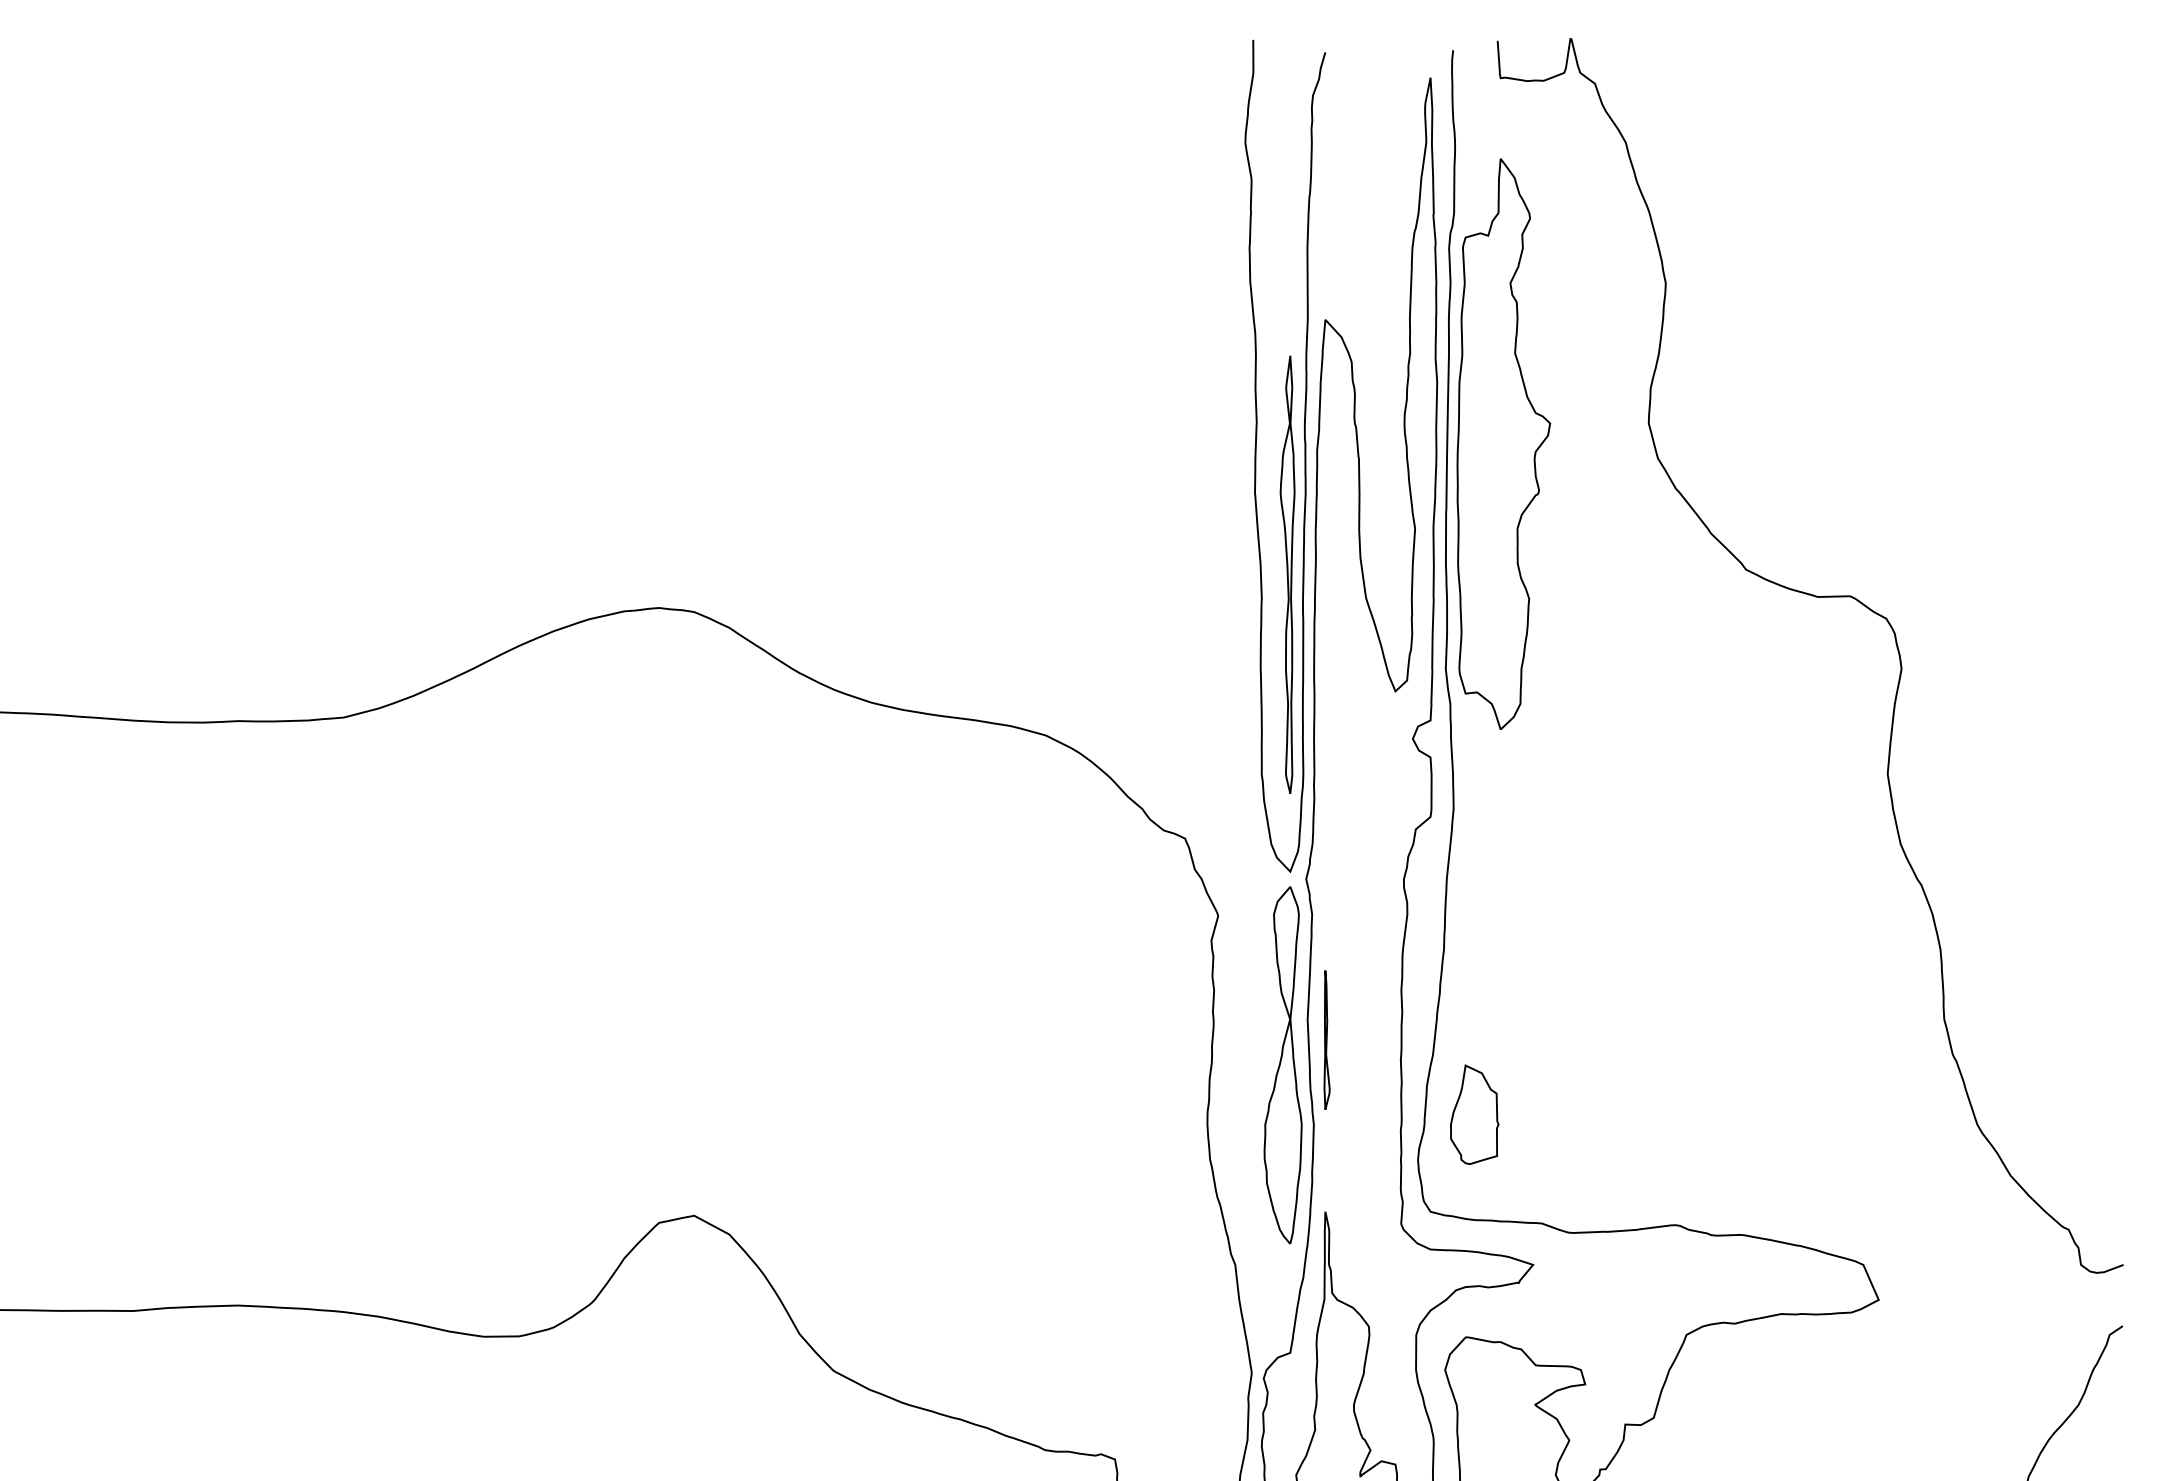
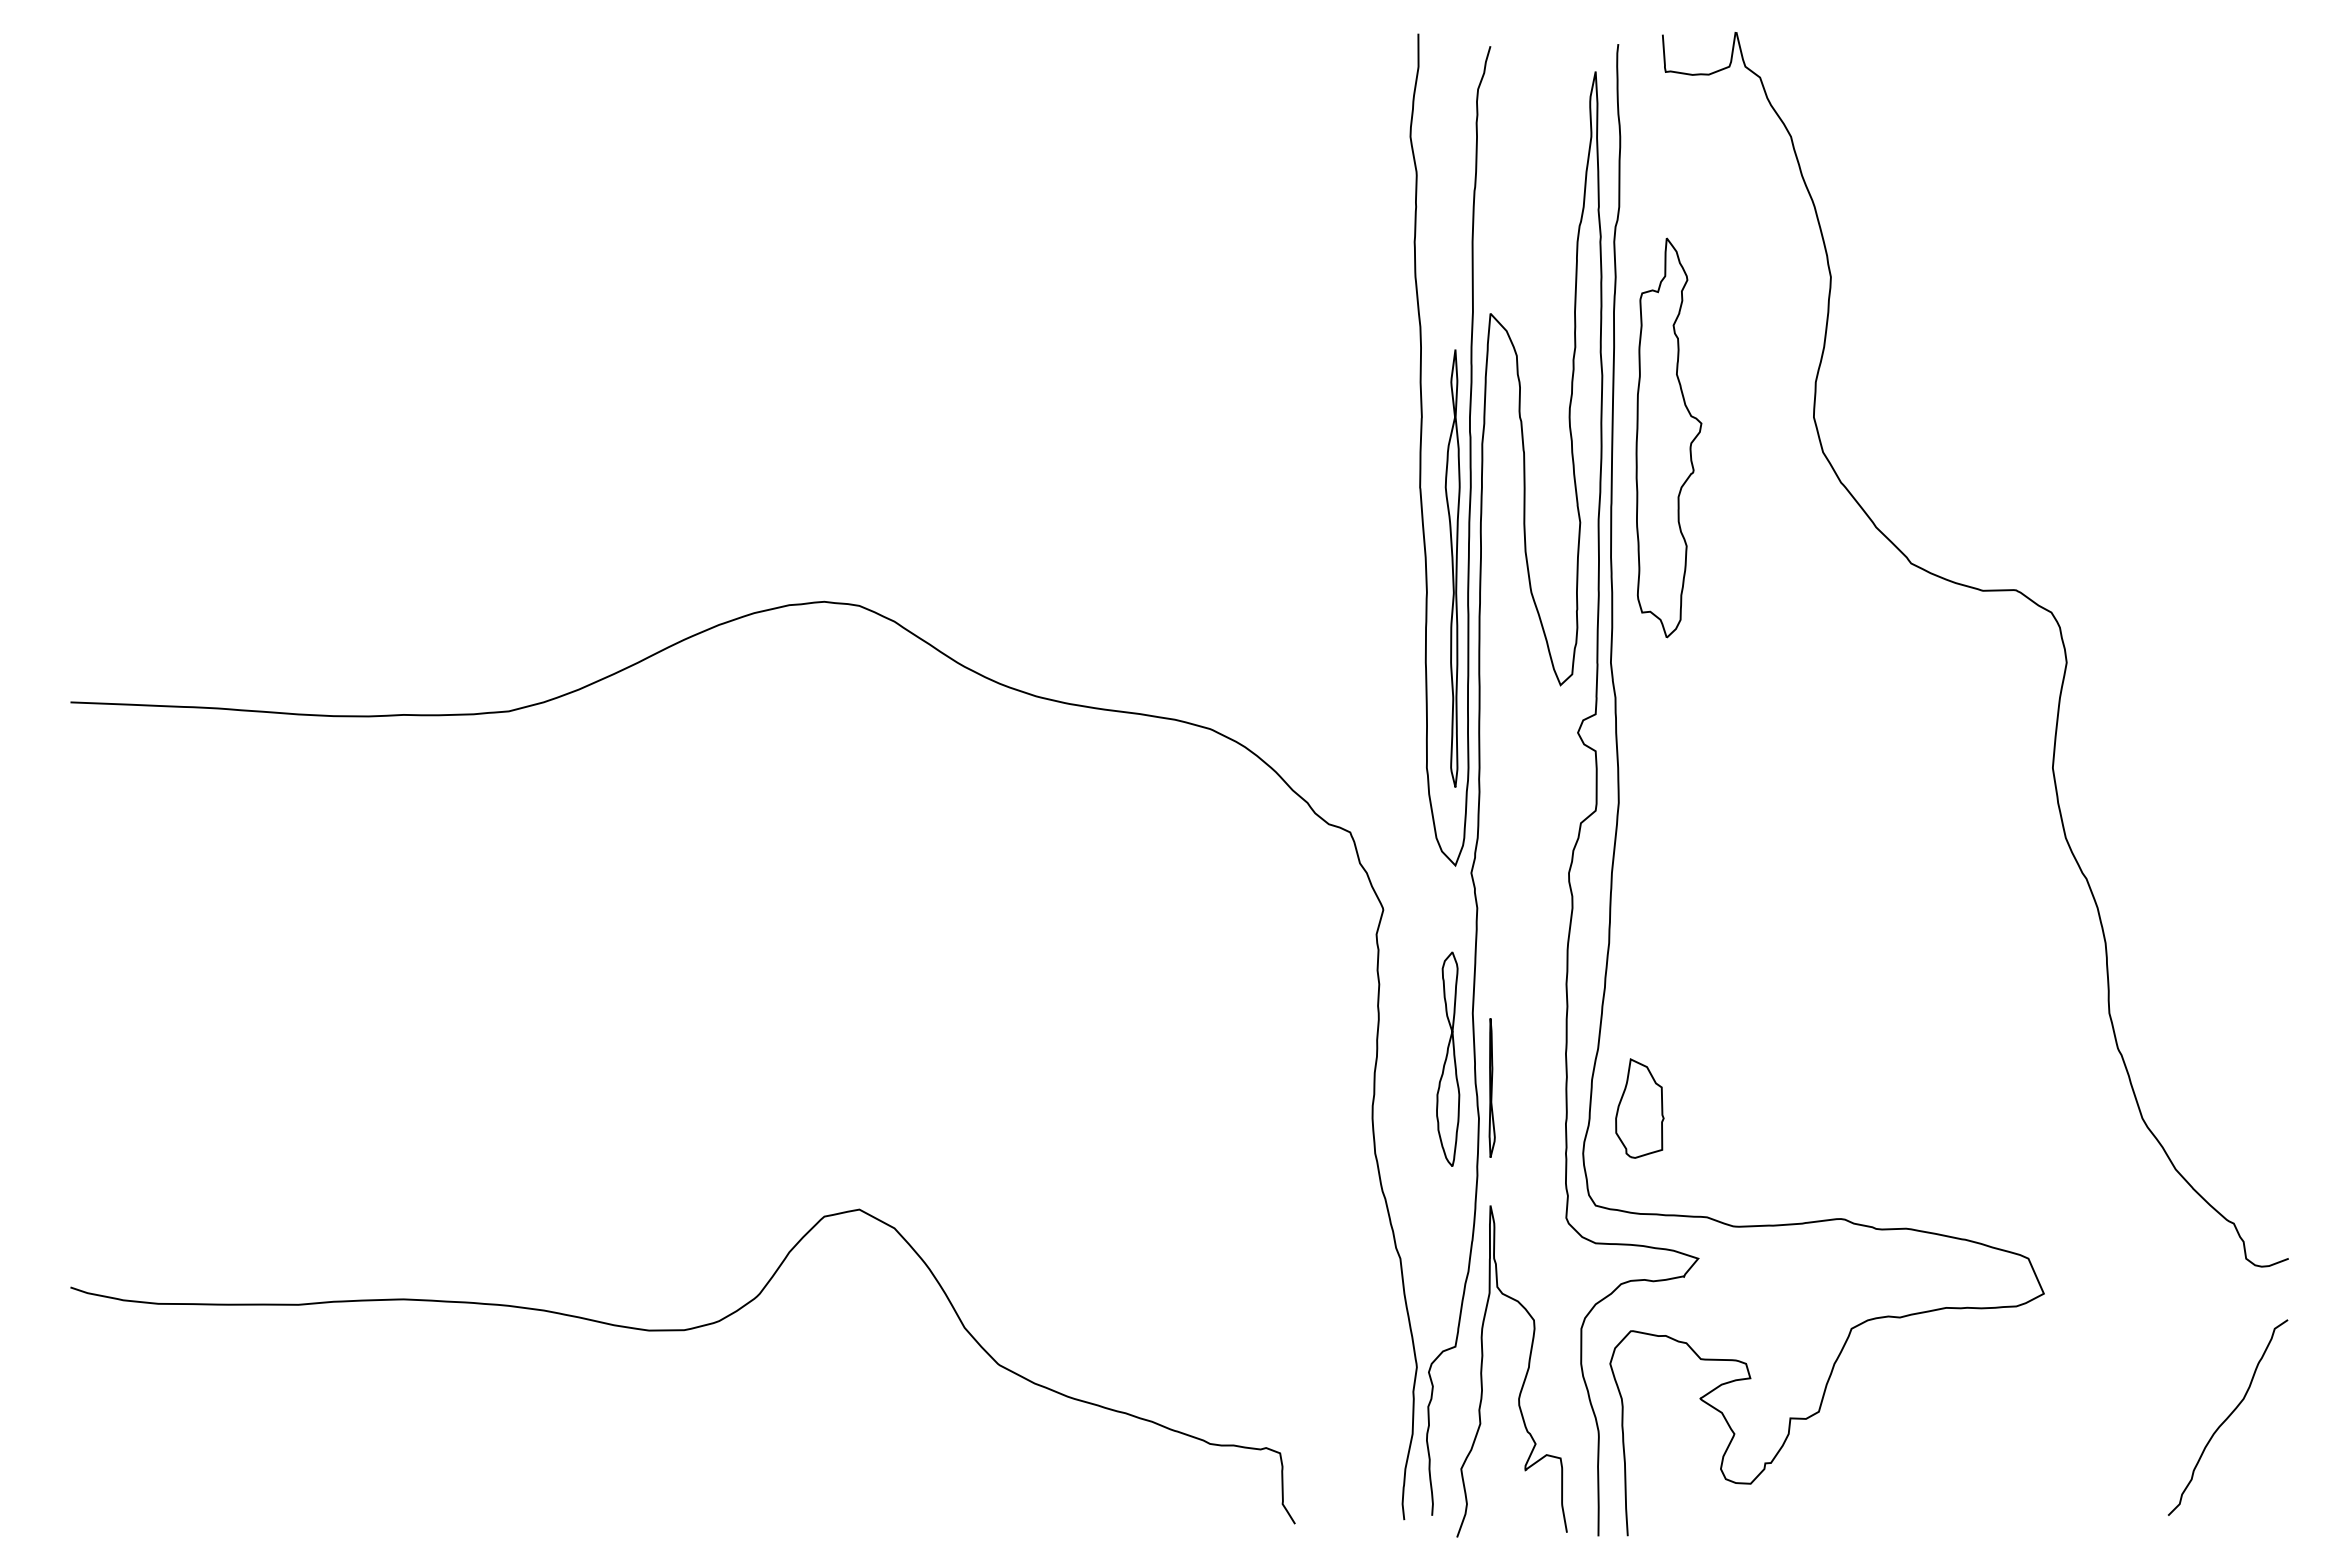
part: (1503, 443) -> (1668, 437), size x0.7
part: (1326, 1039) -> (1491, 1087), moved
part: (1282, 1065) -> (1447, 1059), size x0.6

